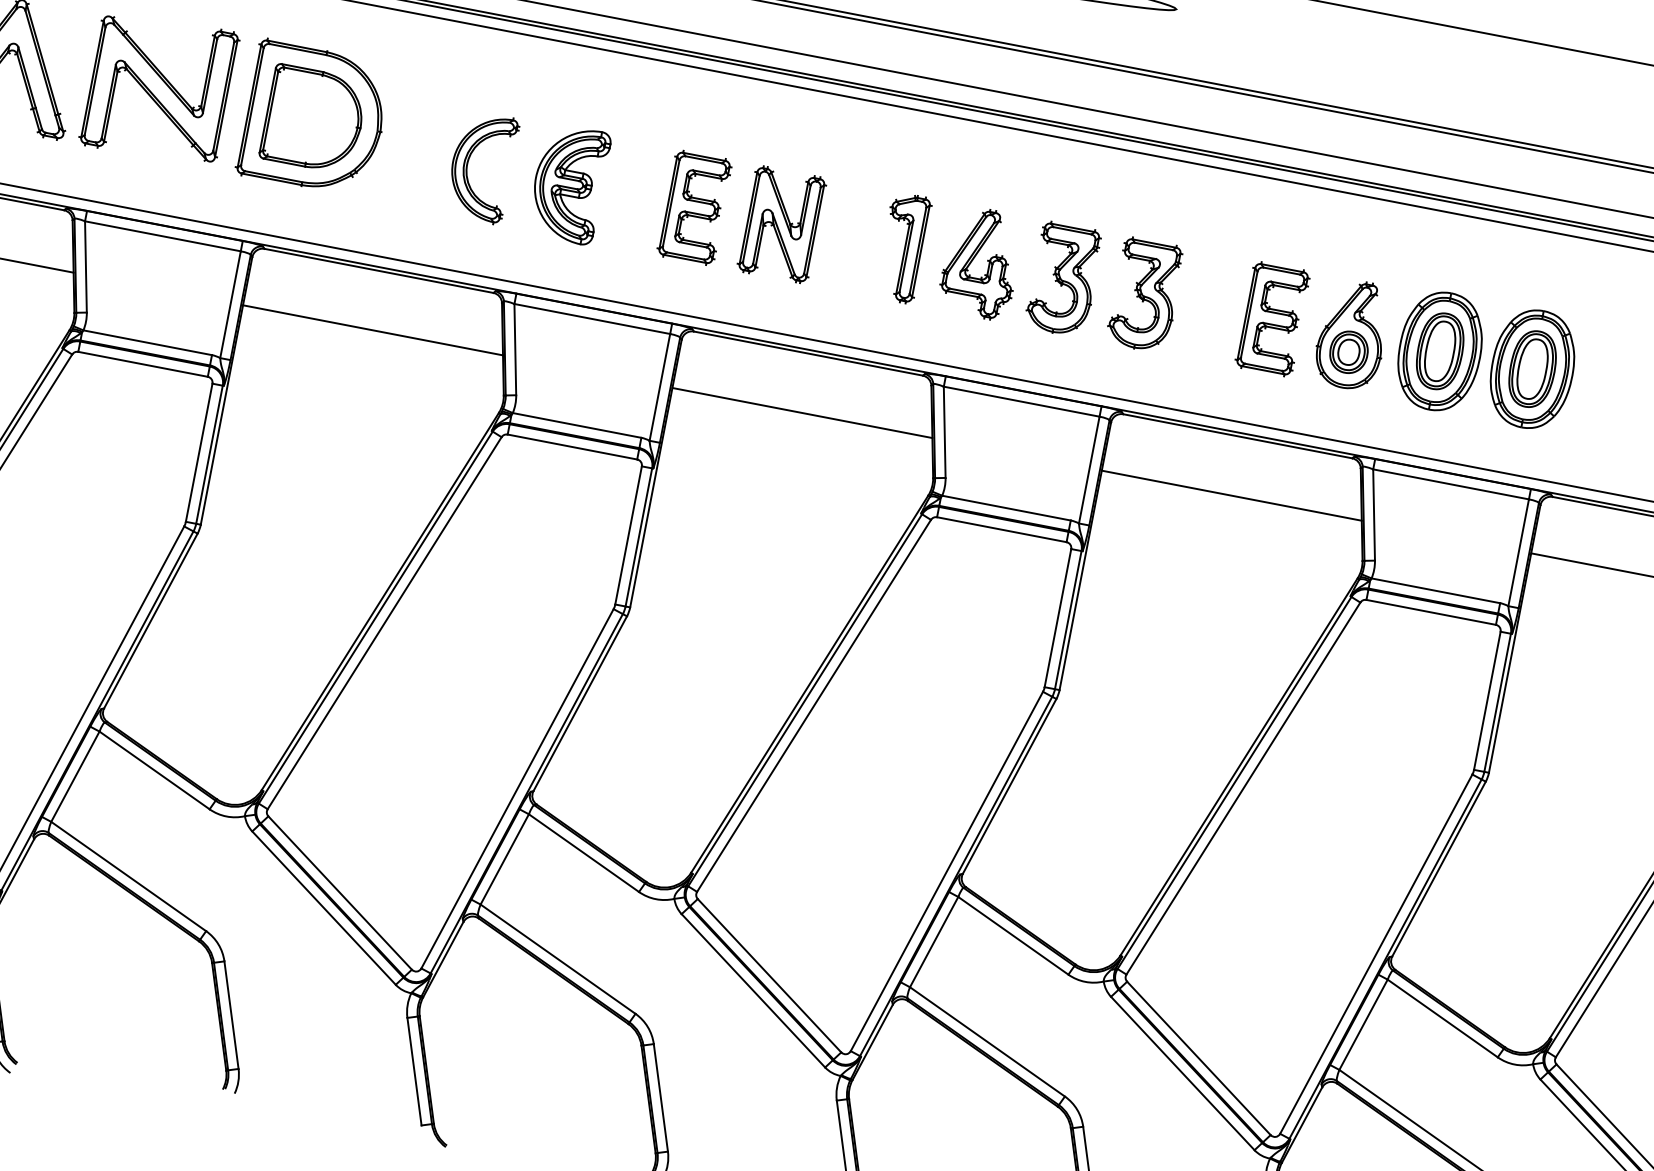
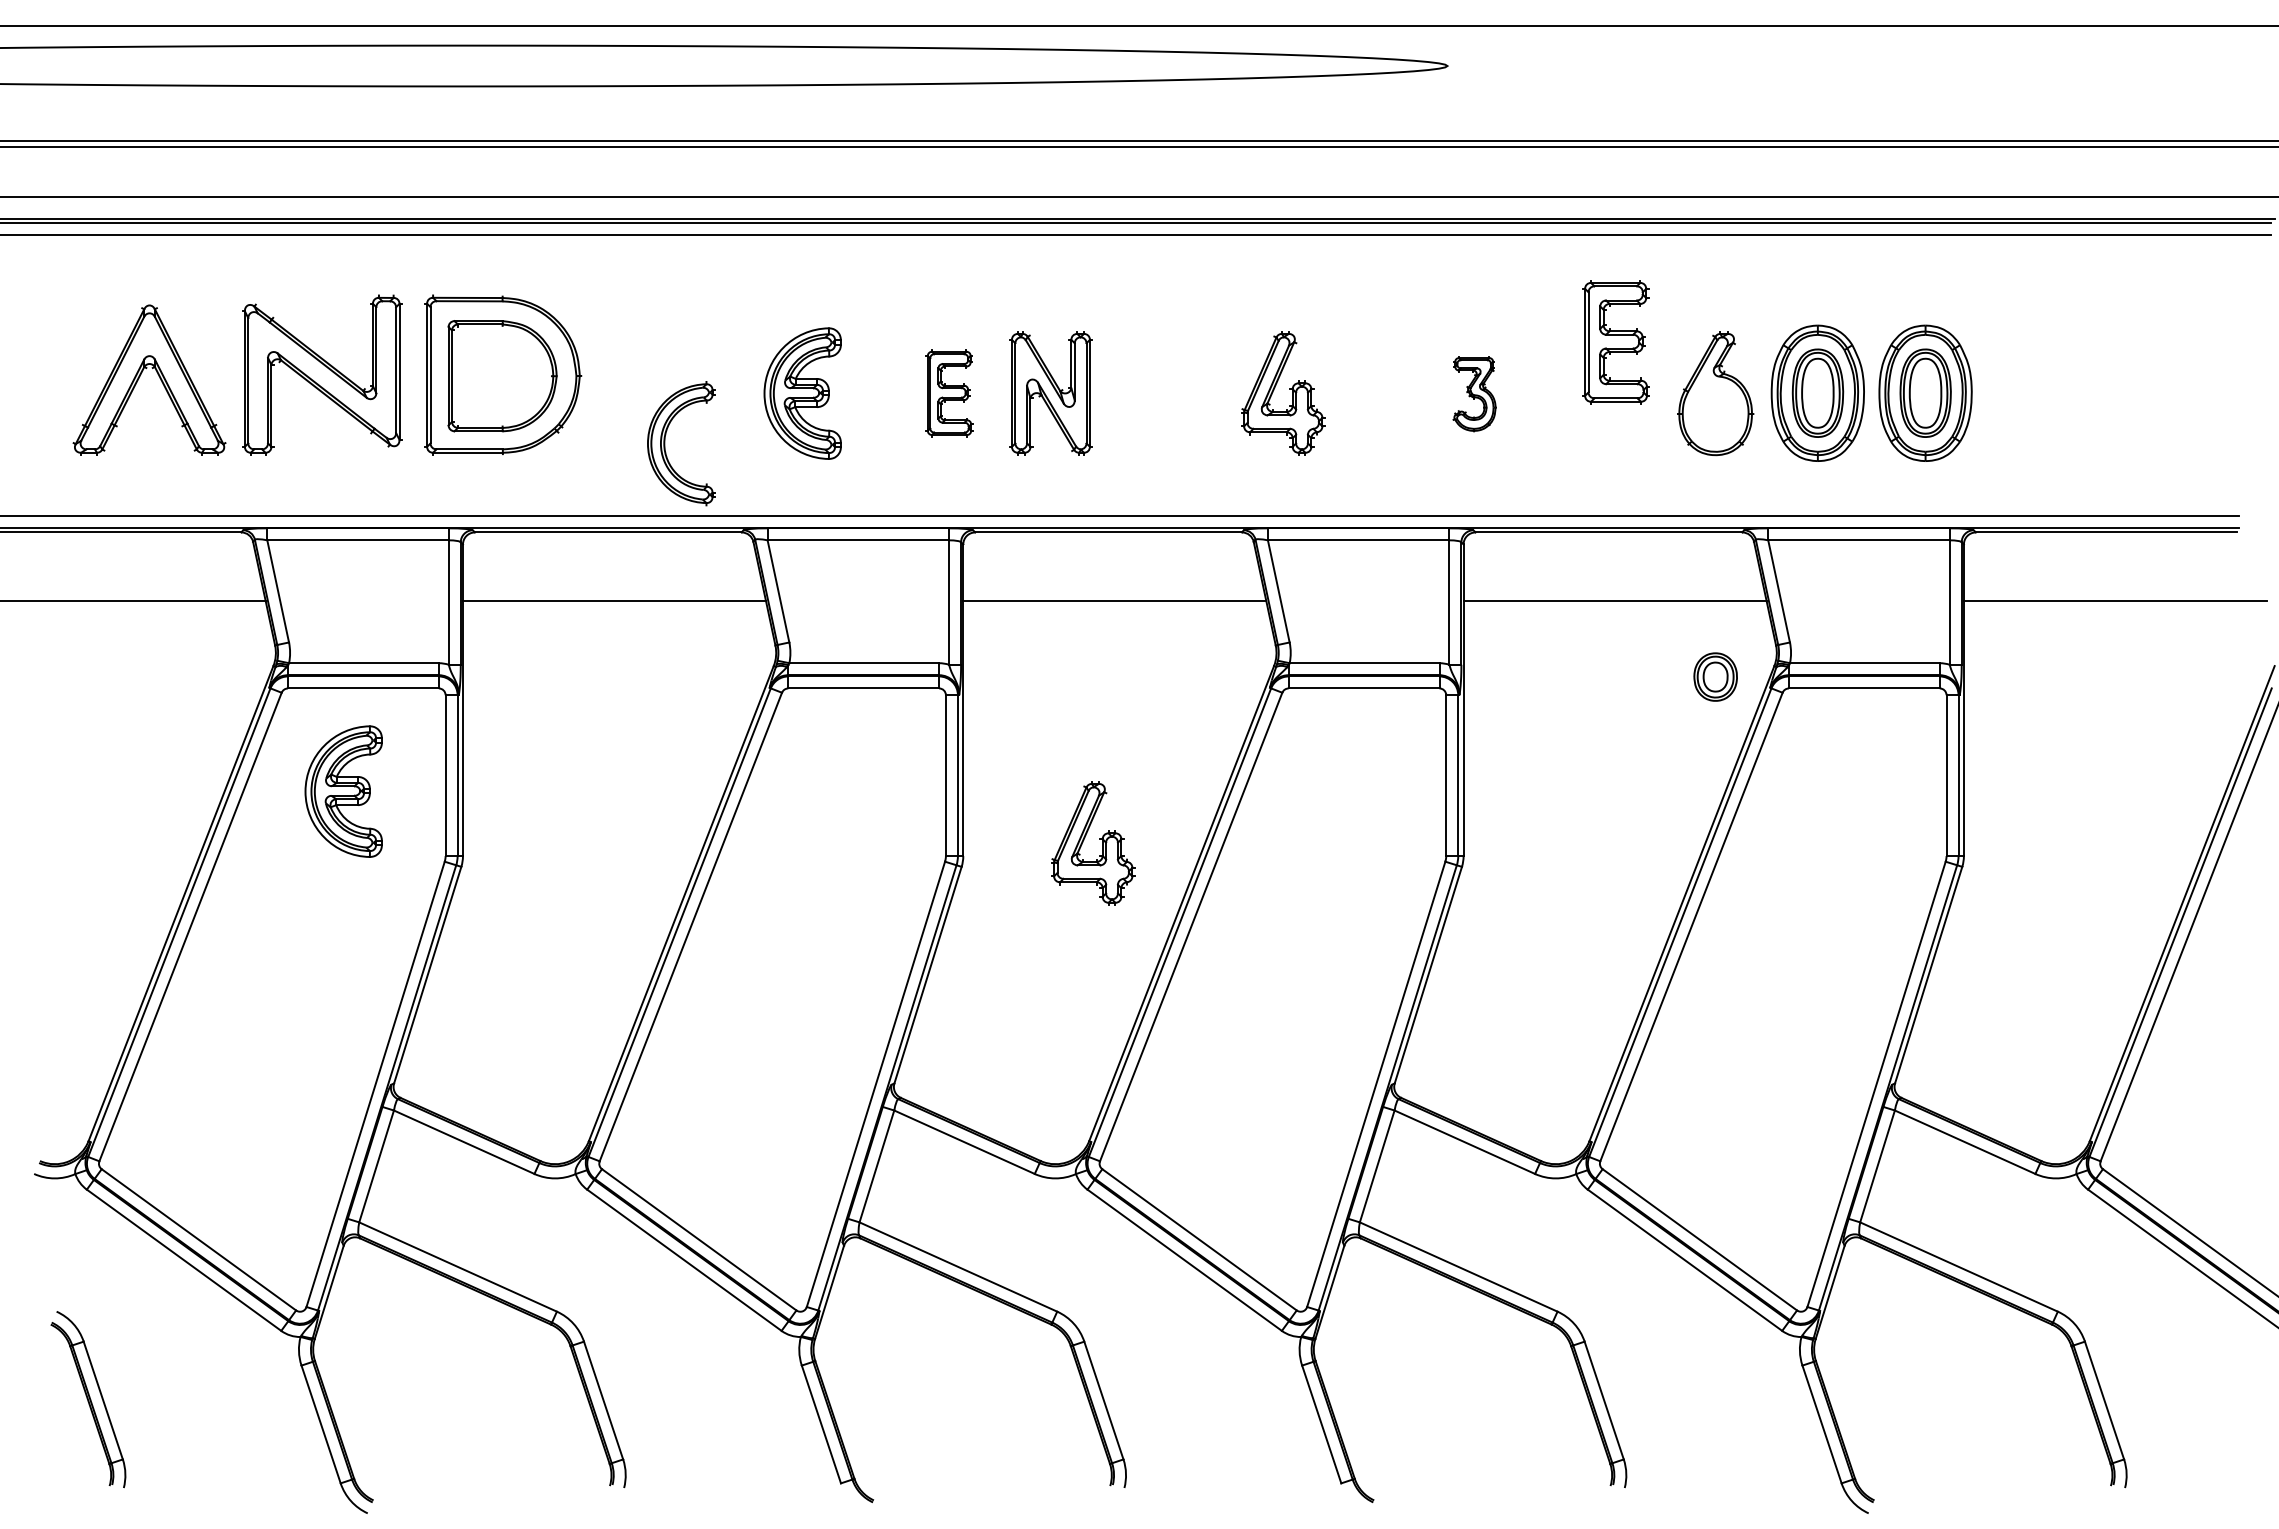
part: (468, 164) -> (665, 443), moved
part: (694, 208) -> (949, 393), size x0.7
part: (902, 248) -> (1191, 393), removed
part: (1063, 279) -> (1379, 394), removed
part: (1145, 295) -> (1474, 394), size x0.6
part: (1272, 319) -> (1615, 342), moved
part: (1348, 351) -> (1715, 676), moved
part: (108, 449) -> (343, 791), added
part: (749, 615) -> (1099, 839), added

